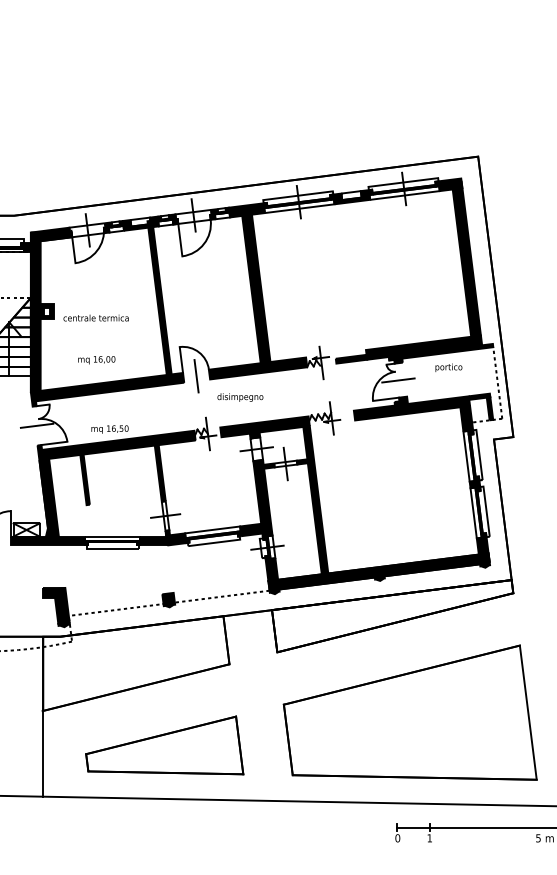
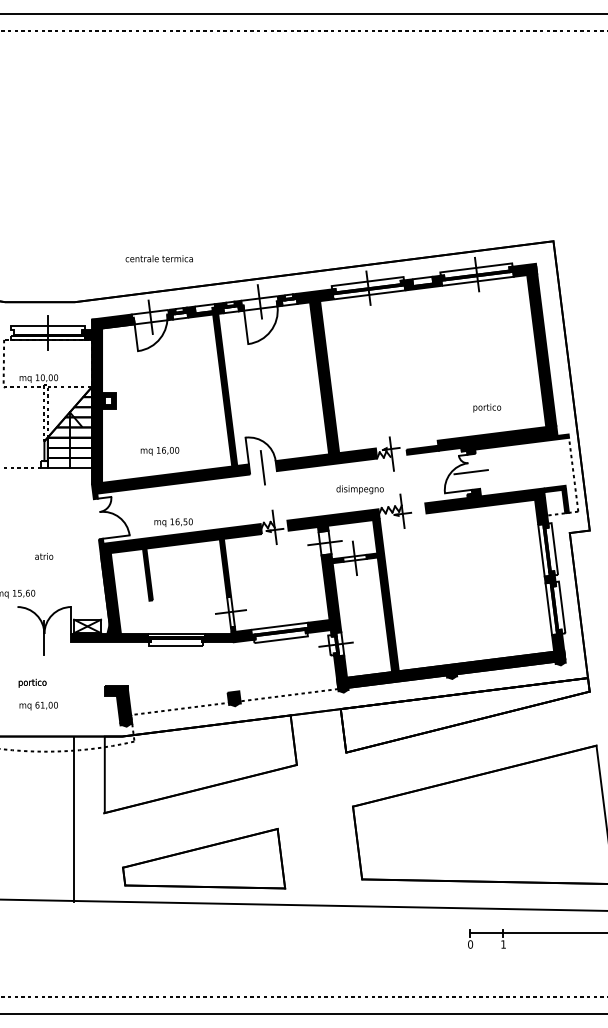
text: (95, 317) -> (158, 258), moved
text: (449, 367) -> (487, 407), moved
text: (239, 397) -> (359, 489), moved
line: (37, 425) -> (98, 518), removed
line: (42, 716) -> (73, 818), moved
part: (165, 745) -> (204, 858), moved

